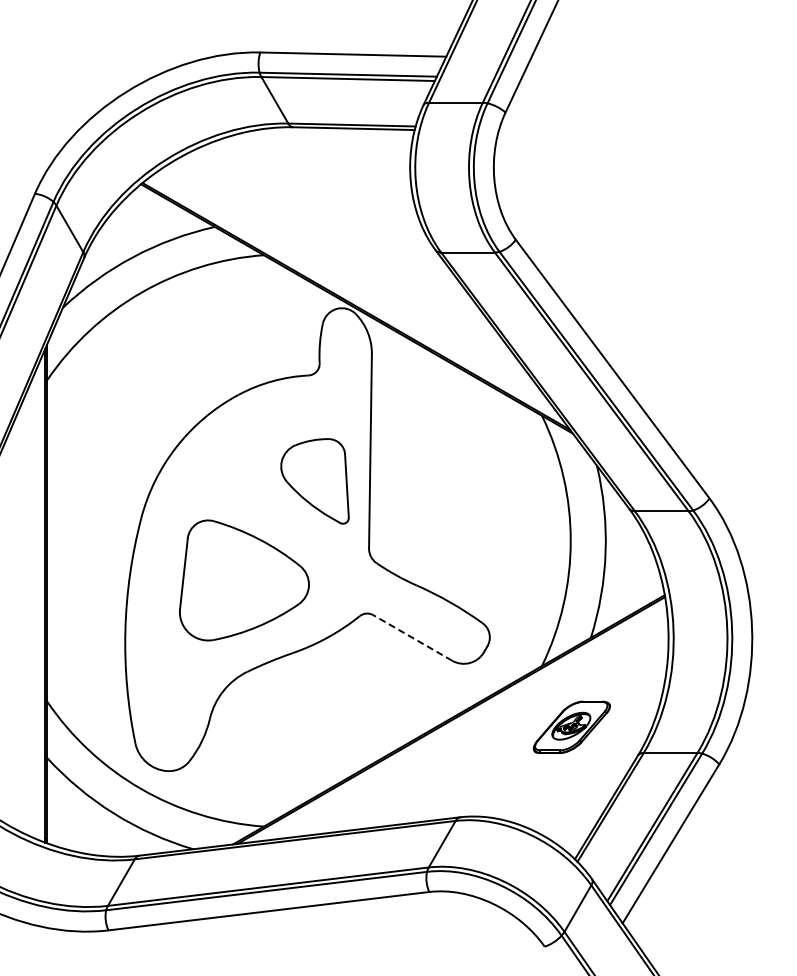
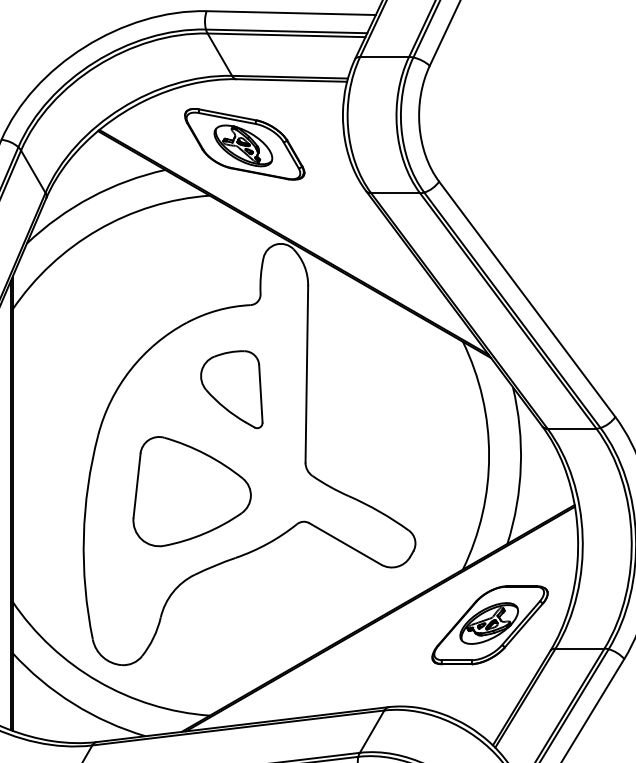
part: (301, 198) -> (244, 144), added
part: (314, 481) -> (231, 389), moved
line: (412, 637) -> (345, 543), dashed -> solid
part: (571, 727) -> (489, 625), size x1.67

